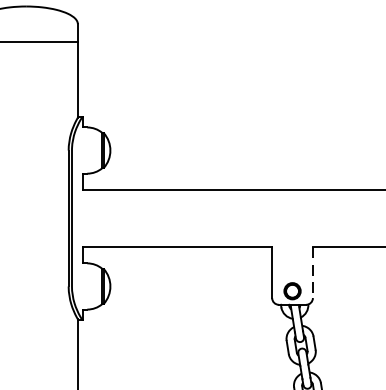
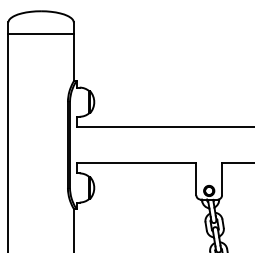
line: (313, 273) -> (222, 179), dashed -> solid

